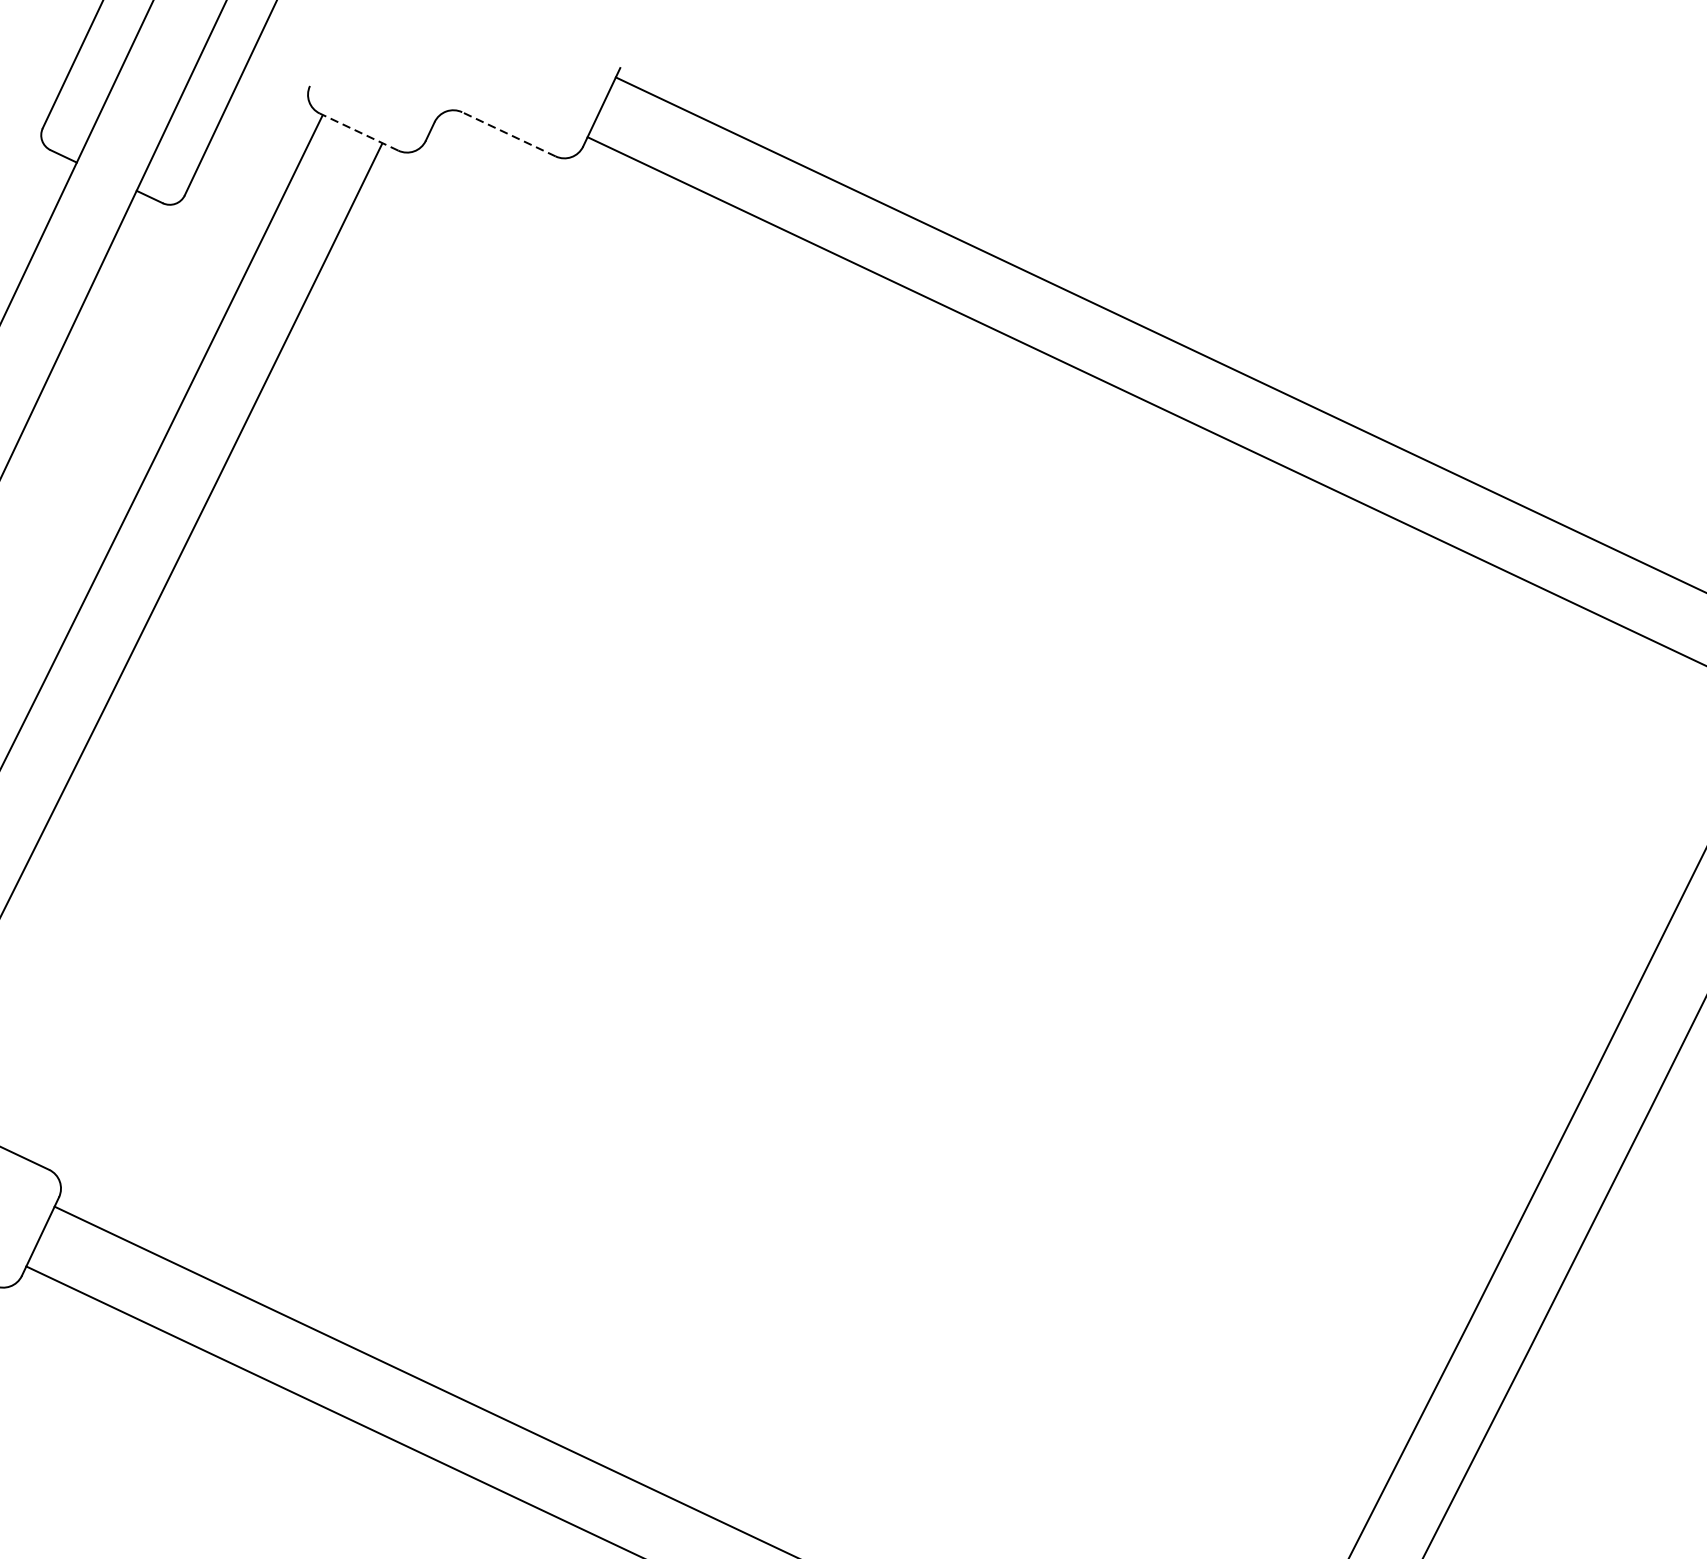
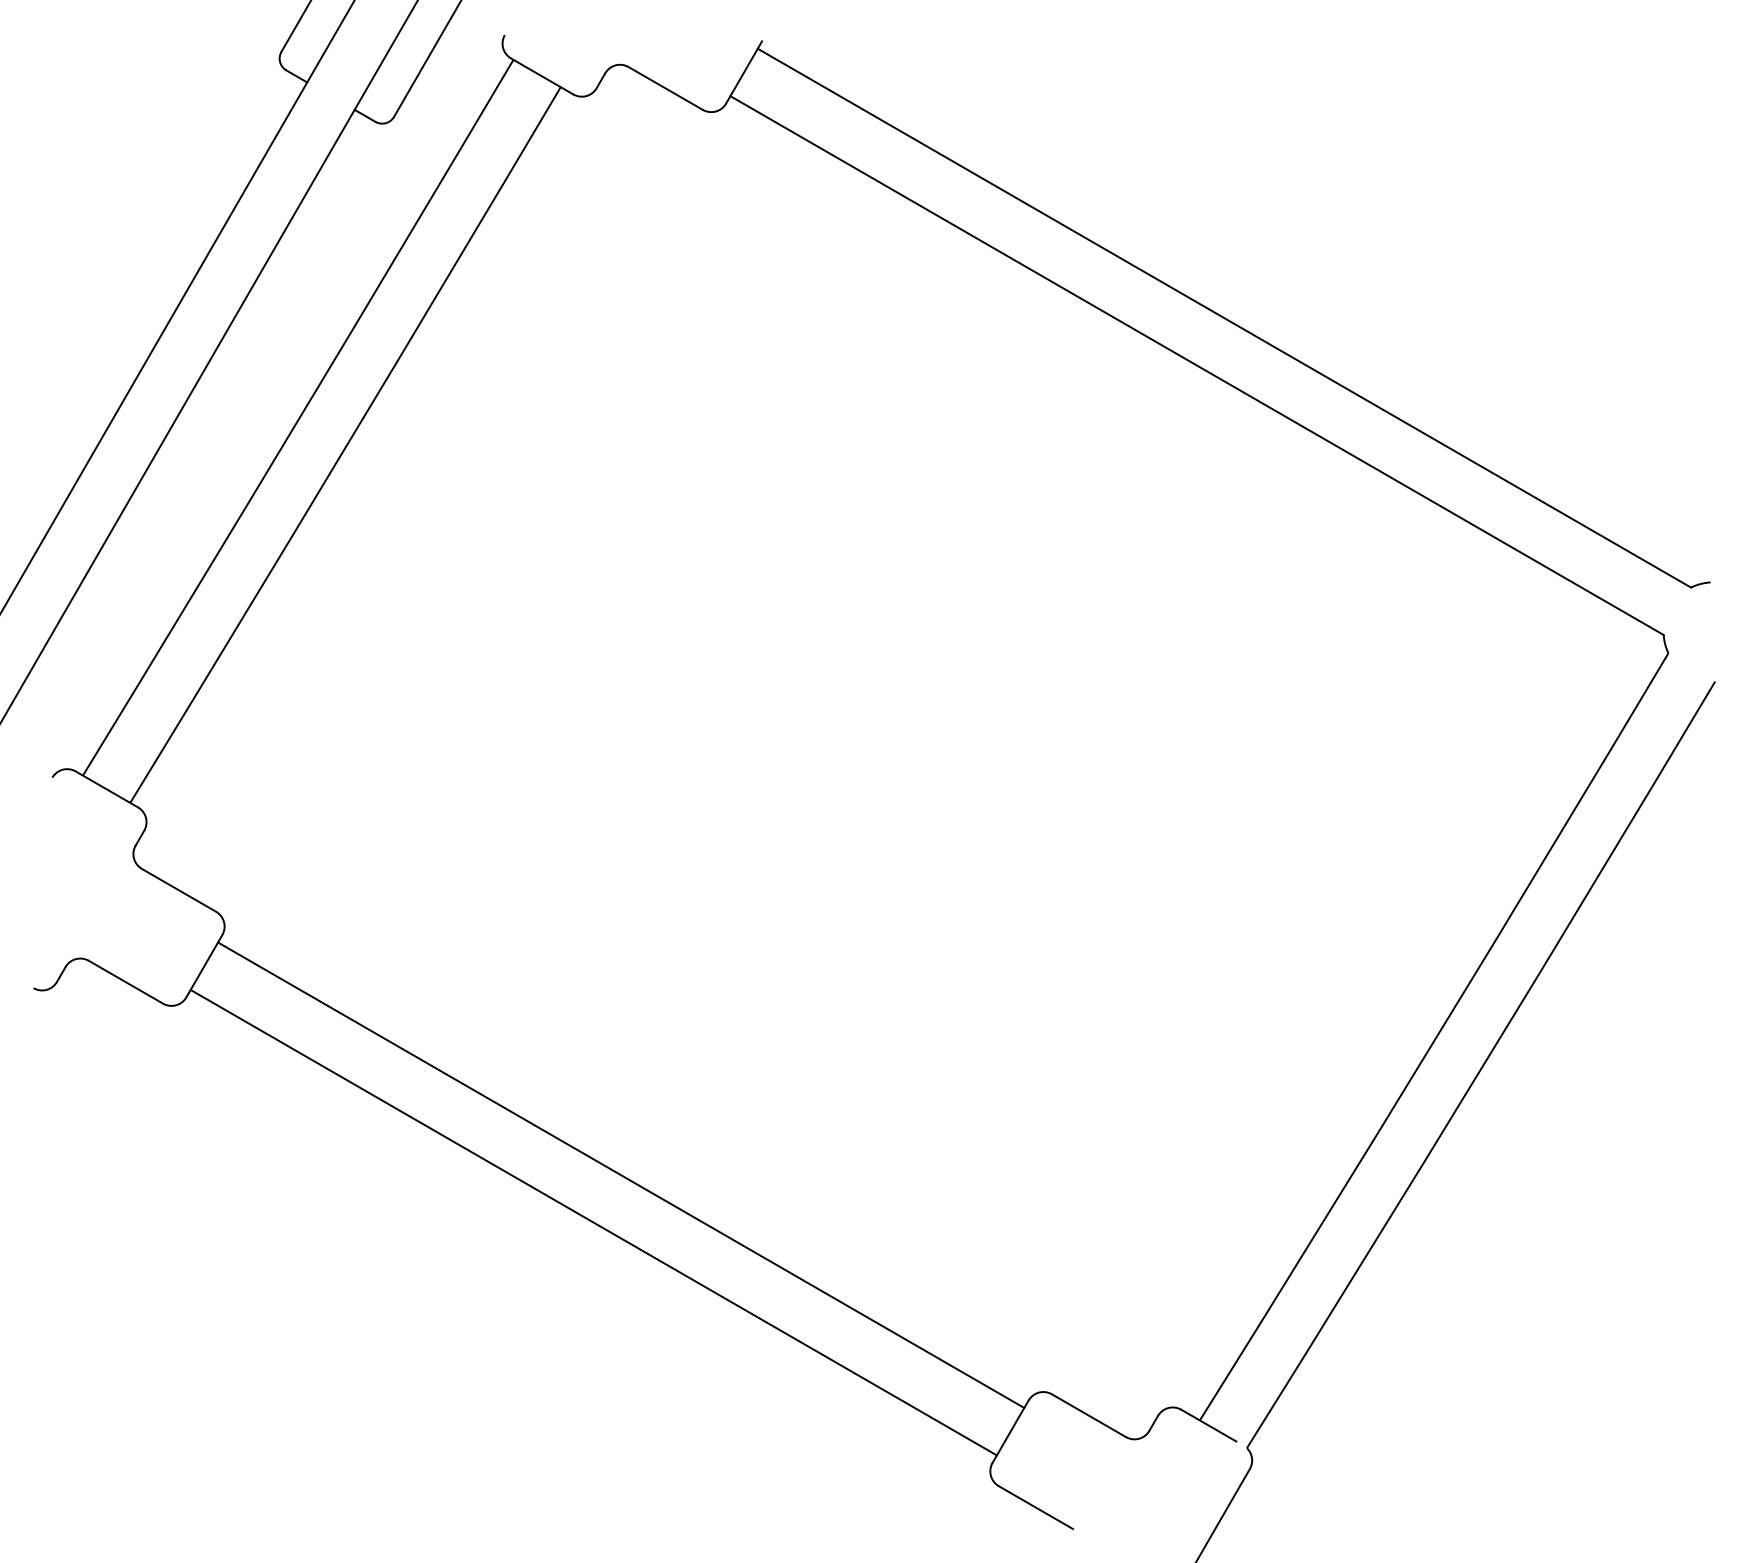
line: (359, 132) -> (542, 76), dashed -> solid
line: (508, 134) -> (665, 88), dashed -> solid

